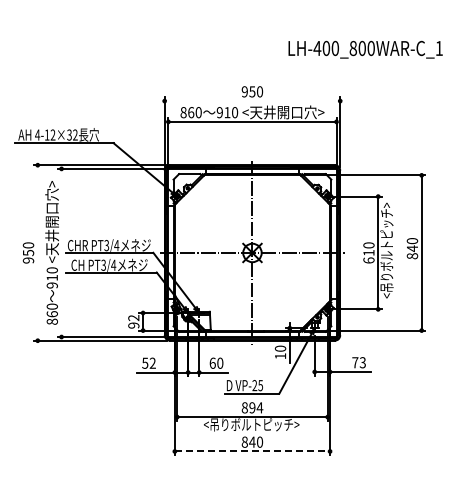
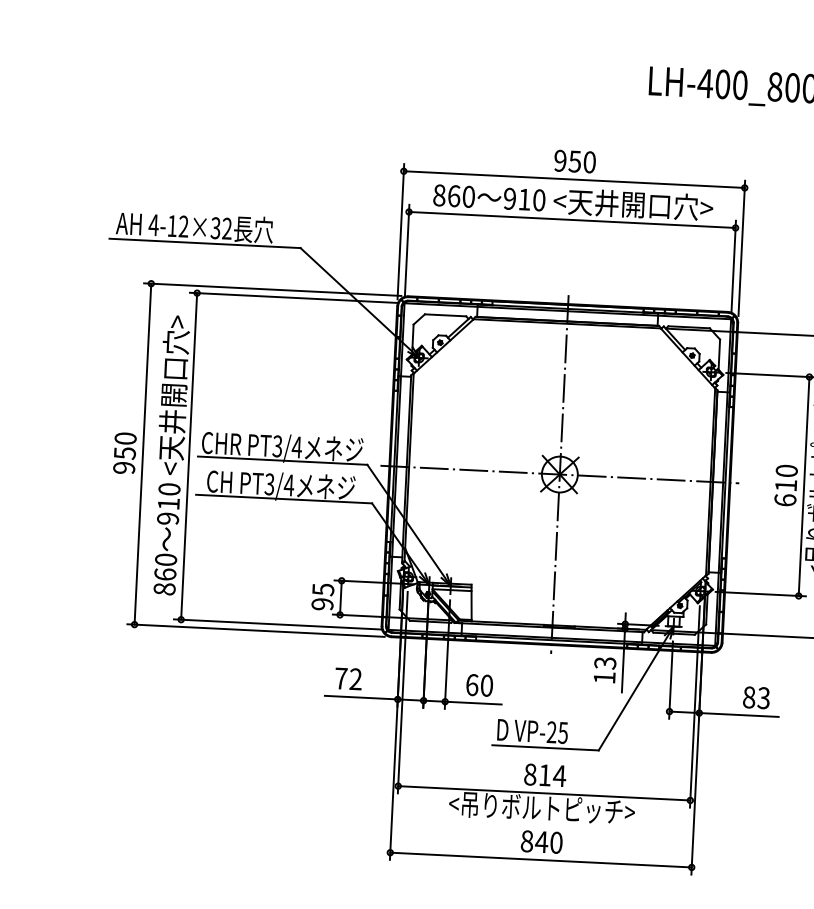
line: (252, 101) -> (574, 180), added
line: (37, 252) -> (142, 453), added
line: (61, 252) -> (189, 455), added
text: (133, 317) -> (322, 588), 92 -> 95
text: (280, 348) -> (605, 662), 10 -> 13
text: (145, 362) -> (341, 677), 52 -> 72
text: (355, 362) -> (749, 697), 73 -> 83
text: (252, 407) -> (545, 774), 894 -> 814
line: (252, 451) -> (541, 860), dashed -> solid

